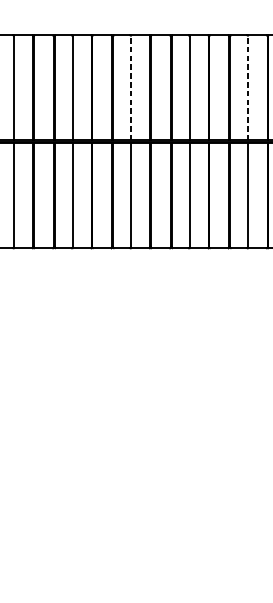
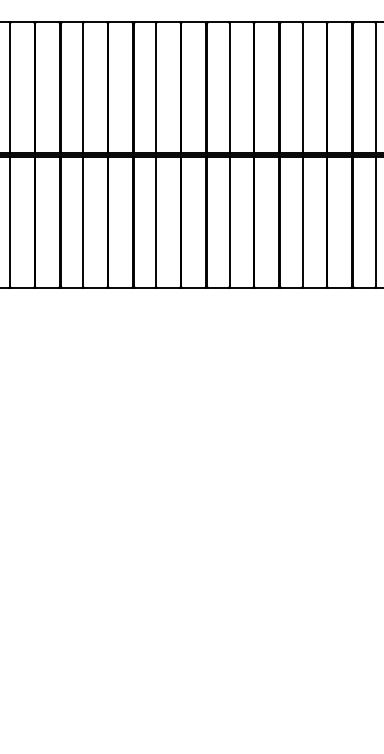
line: (131, 88) -> (229, 88), dashed -> solid
line: (247, 88) -> (375, 88), dashed -> solid

